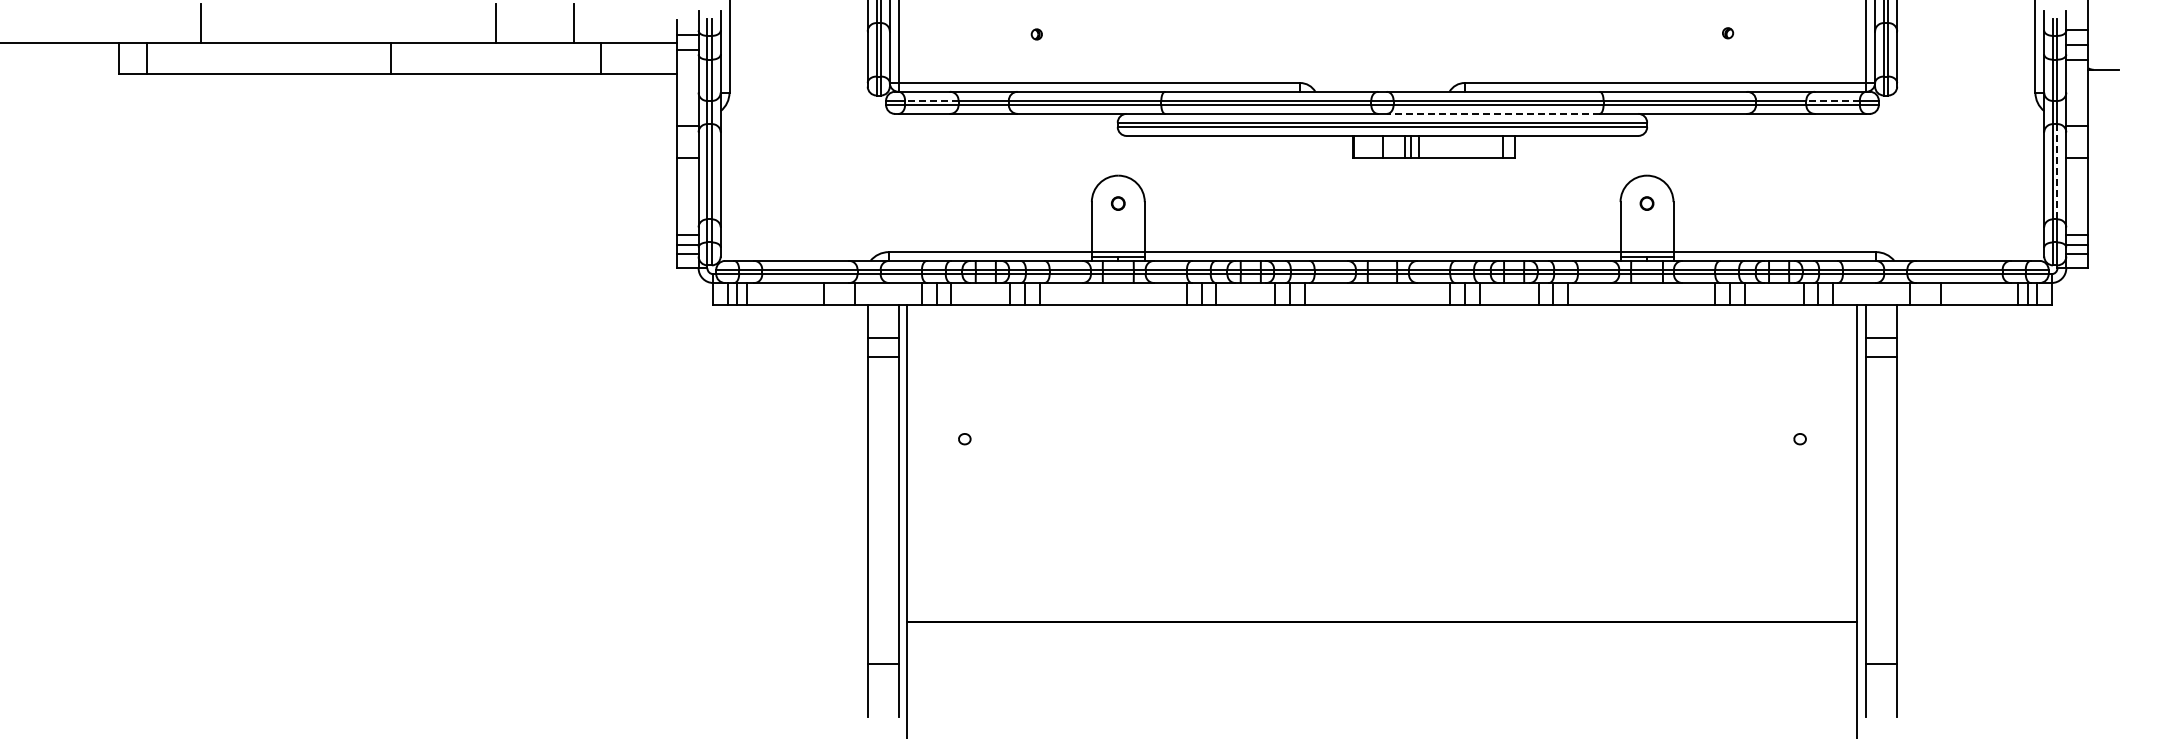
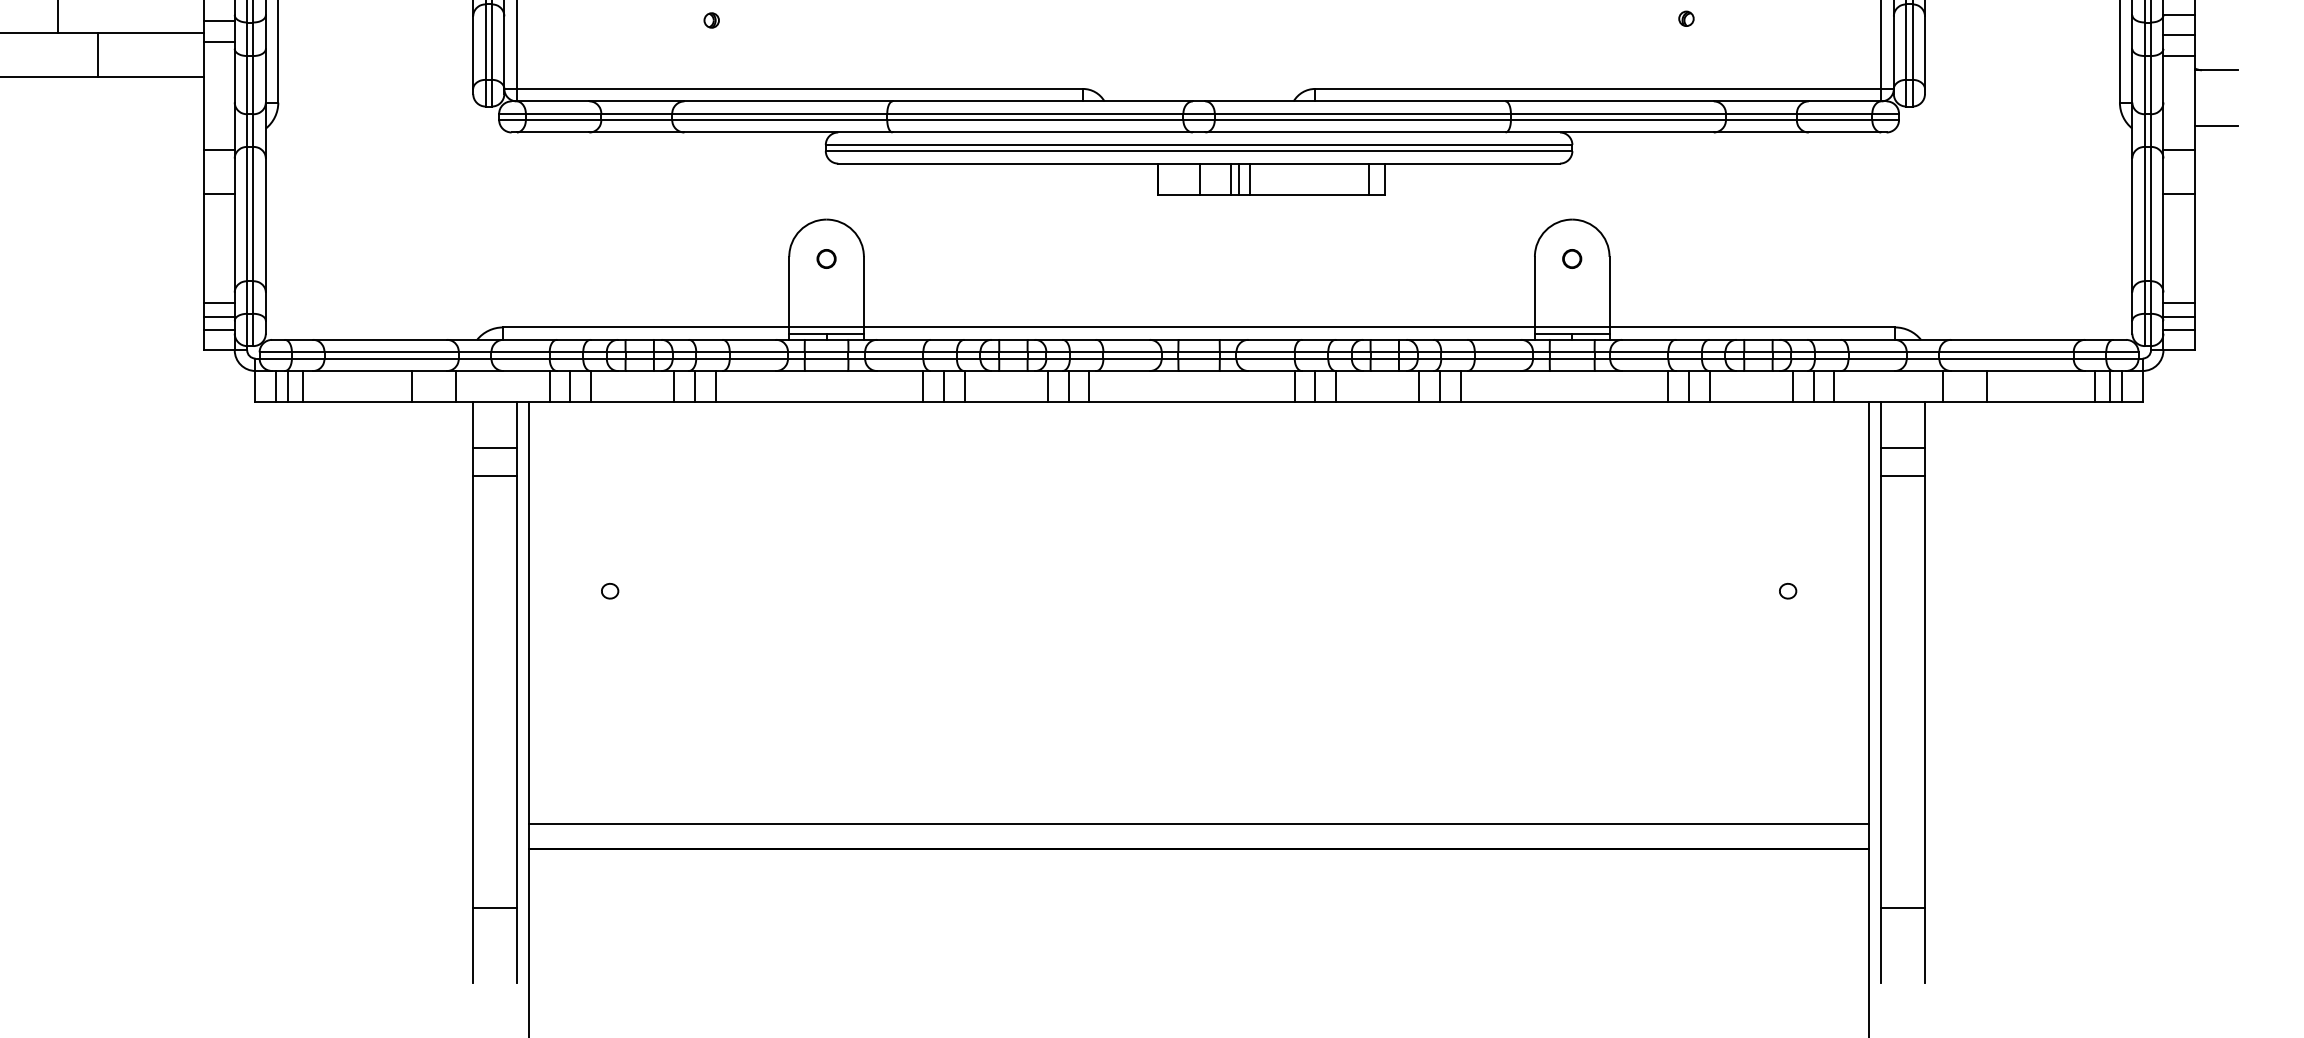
line: (931, 100) -> (563, 113), dashed -> solid
line: (1833, 100) -> (1835, 113), dashed -> solid
line: (2103, 109) -> (2215, 126), added
line: (1492, 113) -> (1354, 131), dashed -> solid
line: (2057, 171) -> (2151, 213), dashed -> solid
line: (1382, 604) -> (1199, 824), added

